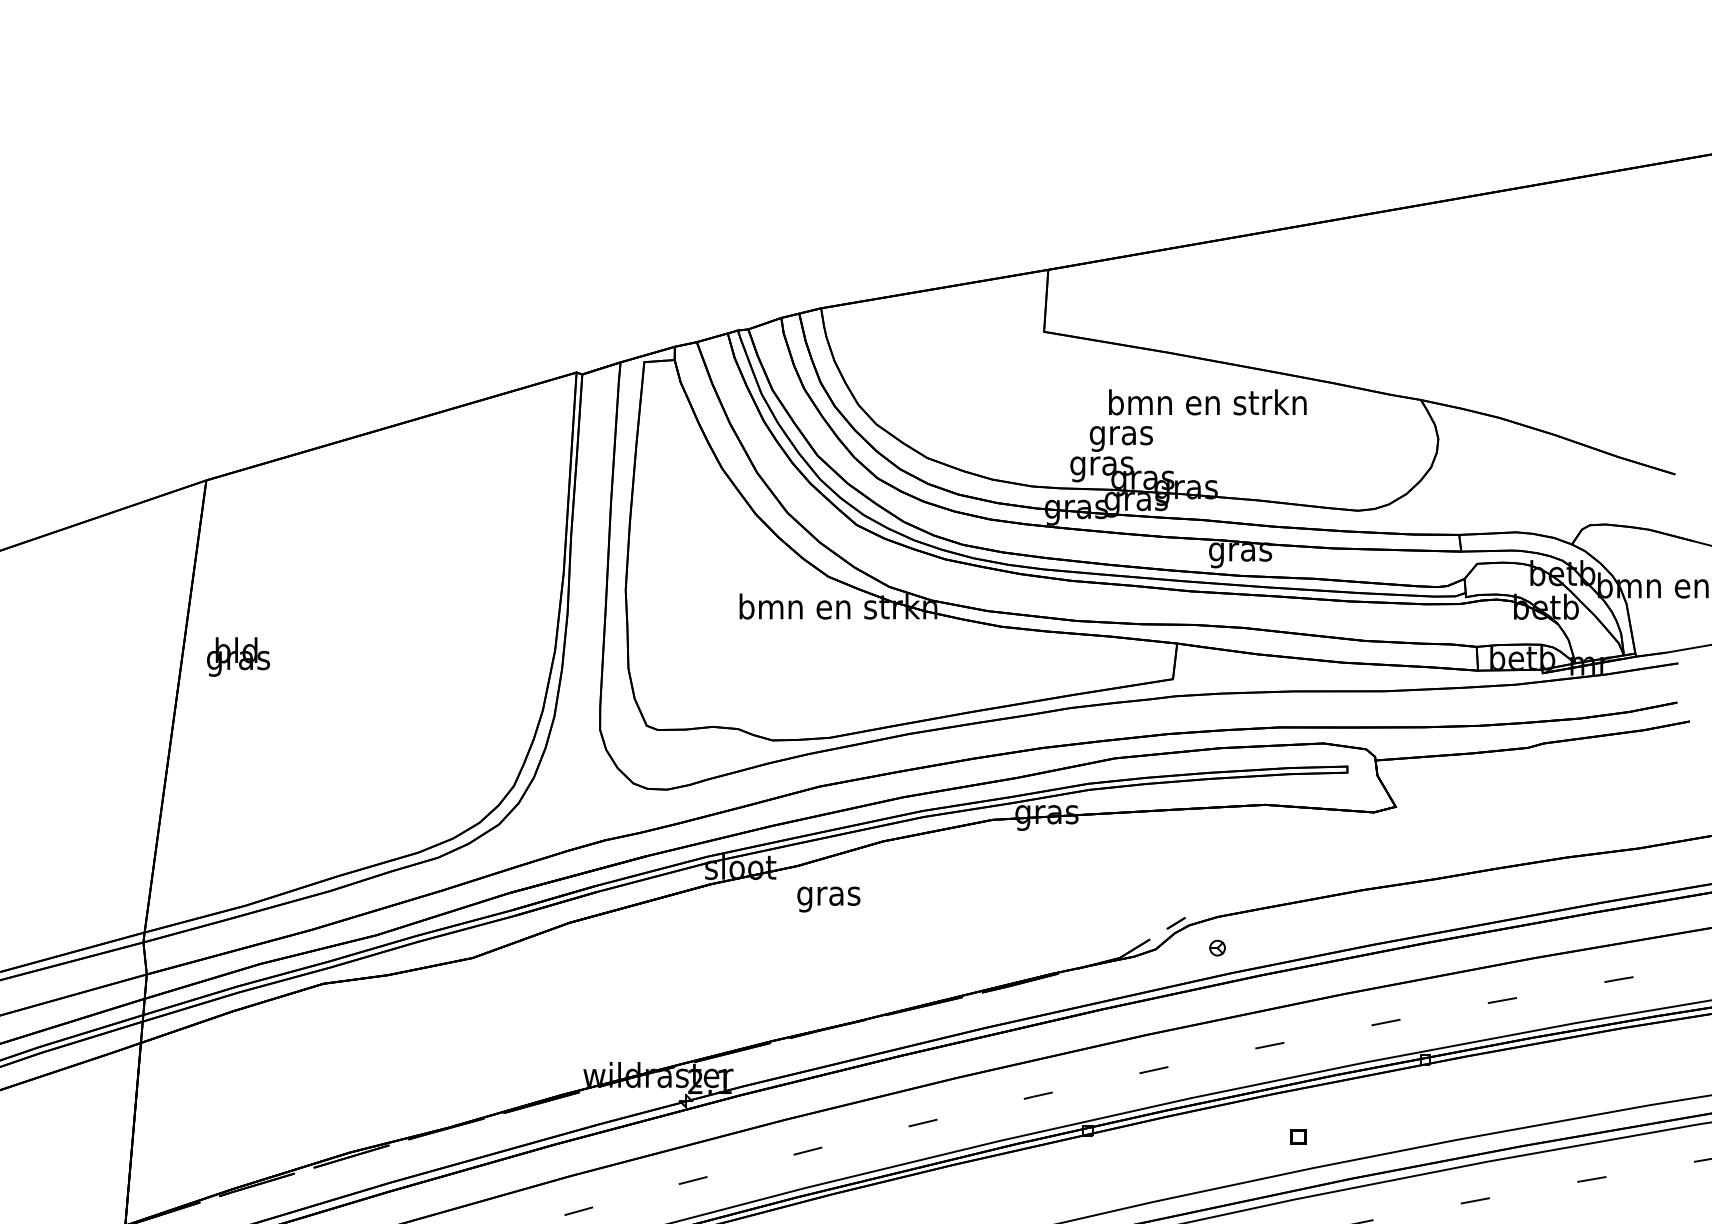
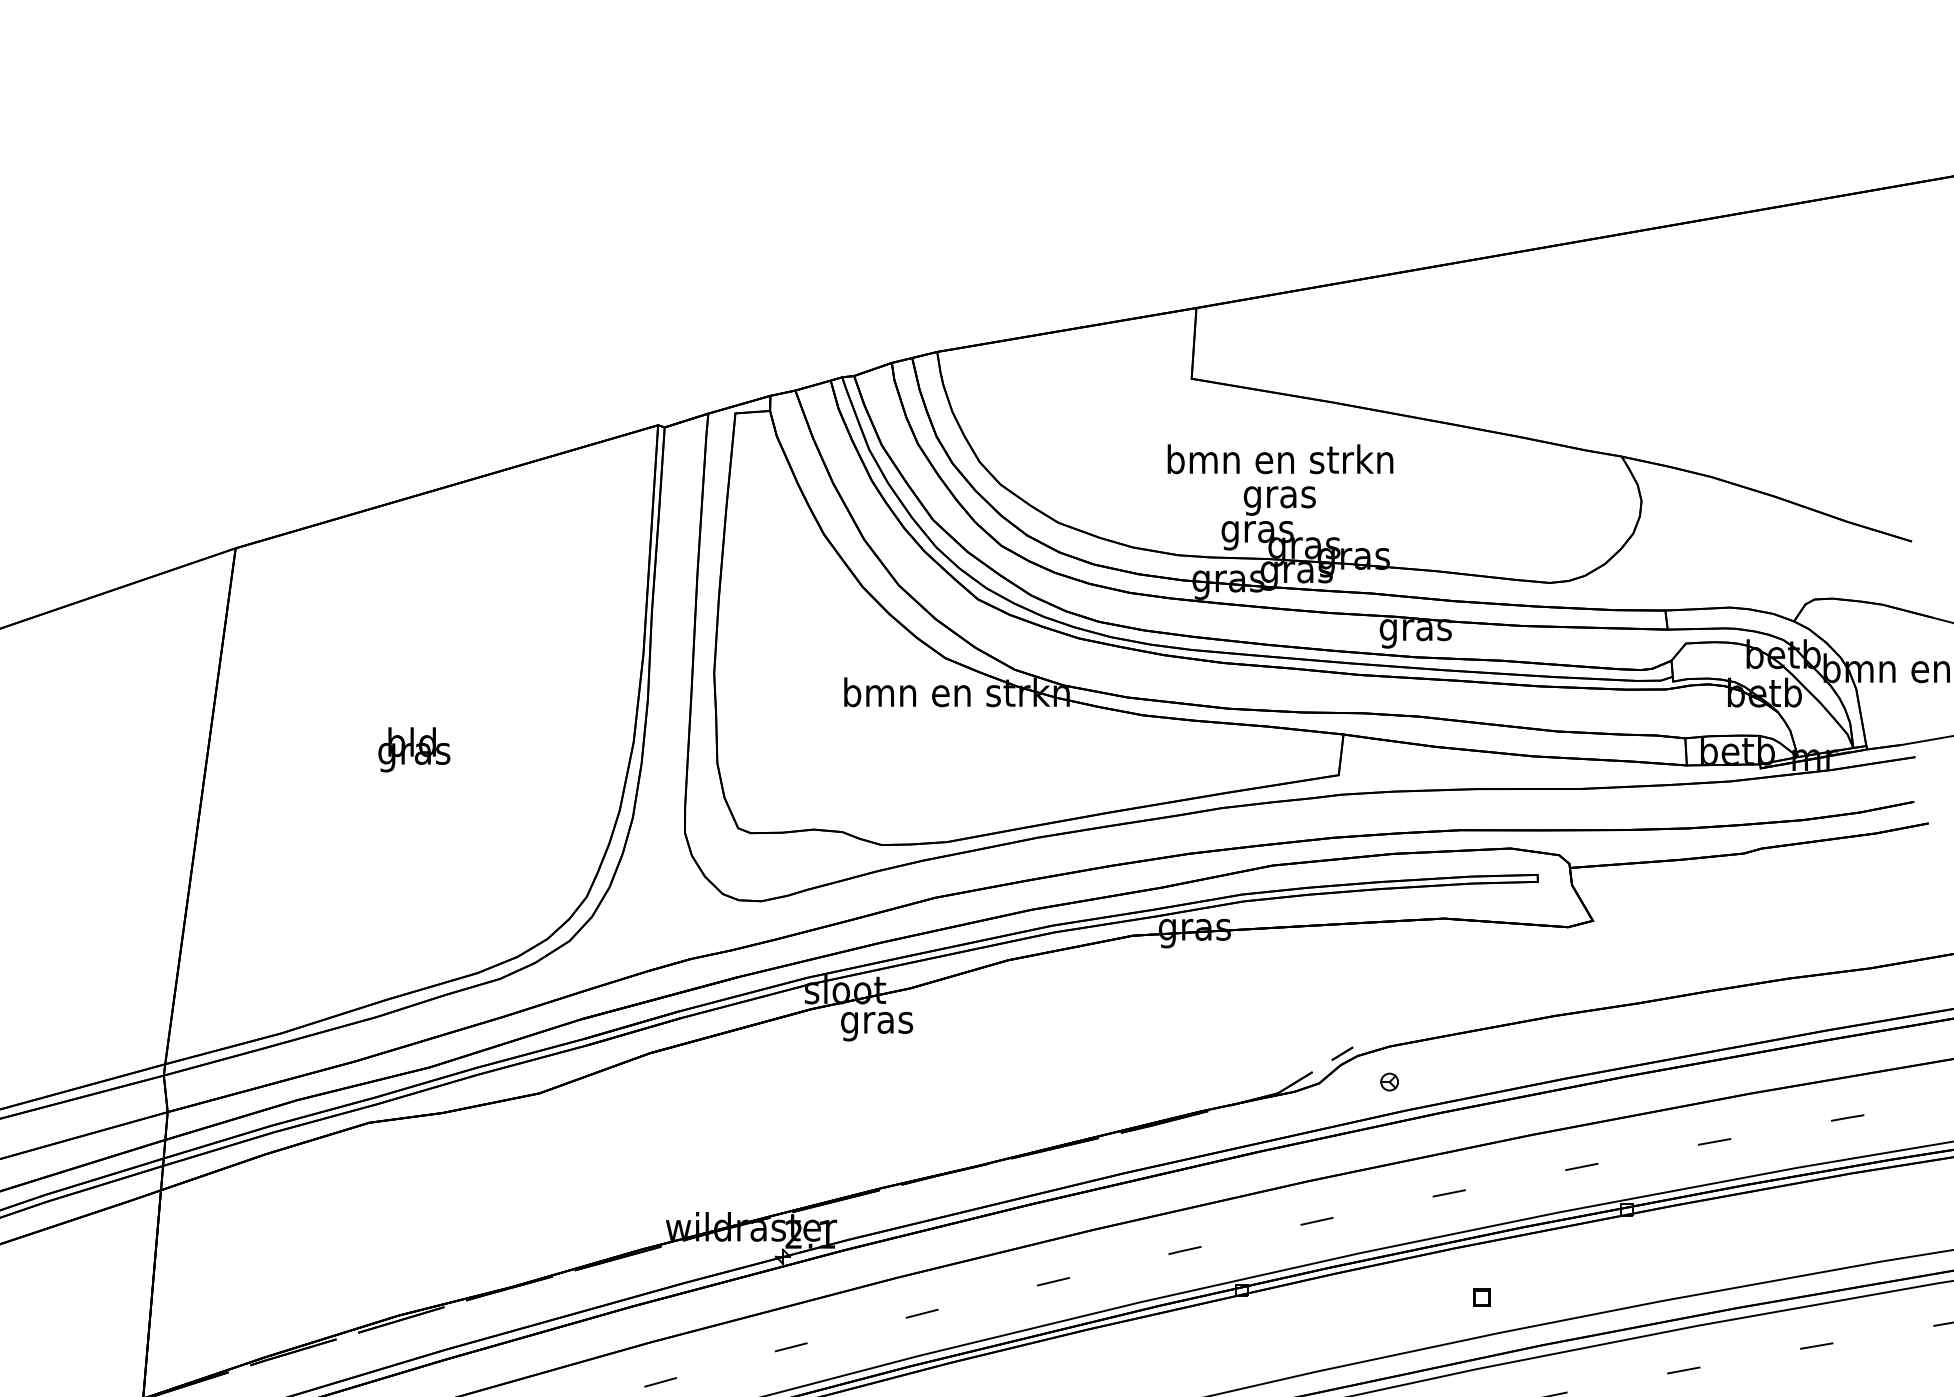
text: (1207, 402) -> (1280, 459), moved
text: (238, 656) -> (414, 749), moved
text: (829, 899) -> (877, 1026), moved

